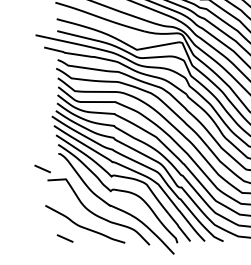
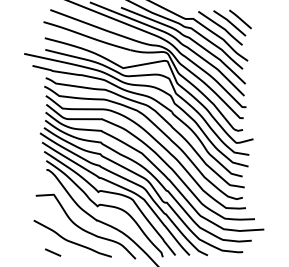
line: (43, 168) -> (31, 184), removed

